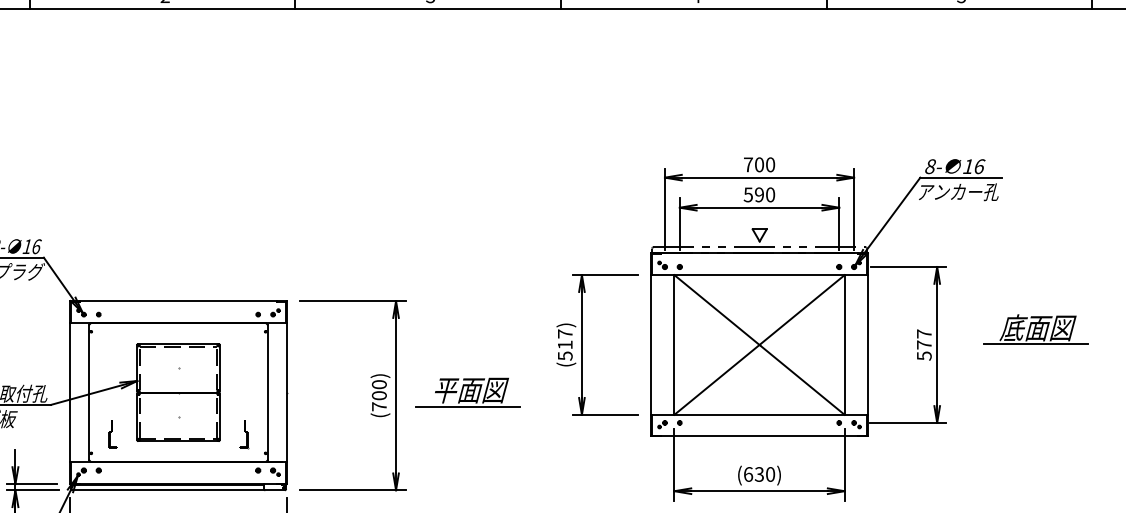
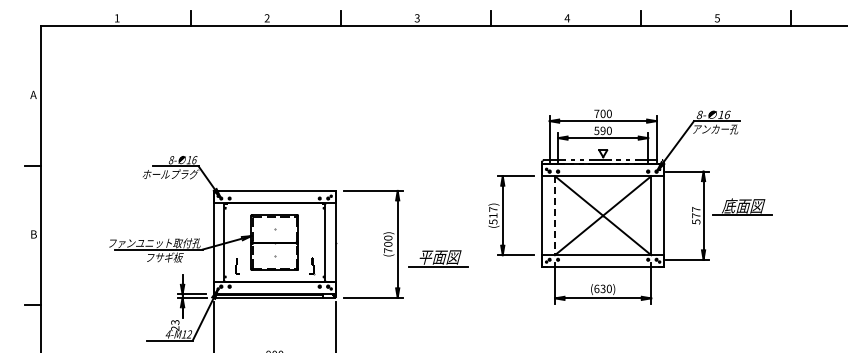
part: (1036, 328) -> (742, 206), moved
line: (675, 346) -> (555, 216), solid -> dashed
part: (468, 392) -> (438, 258), moved

